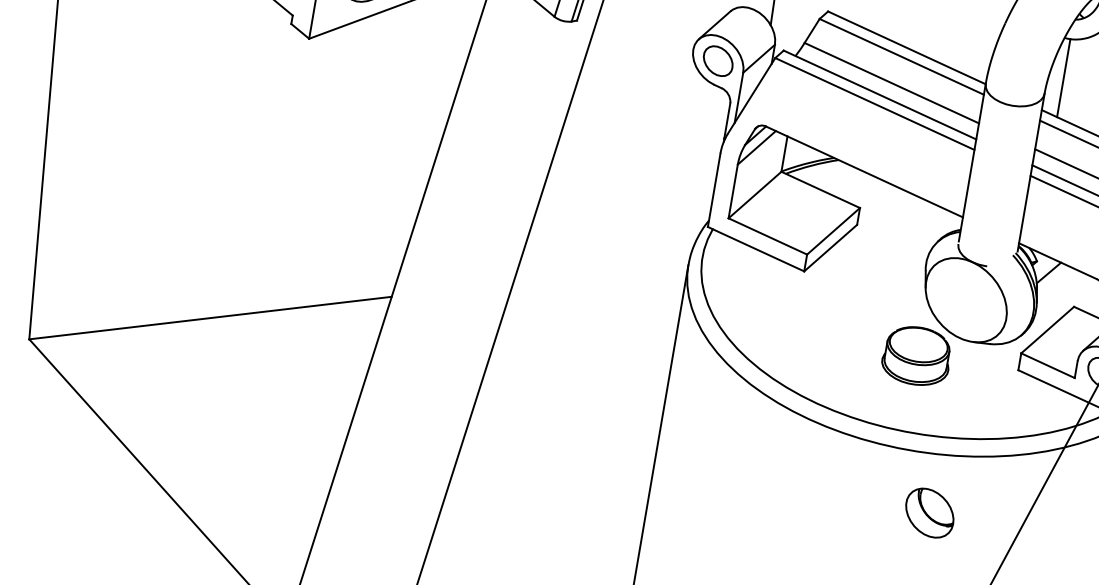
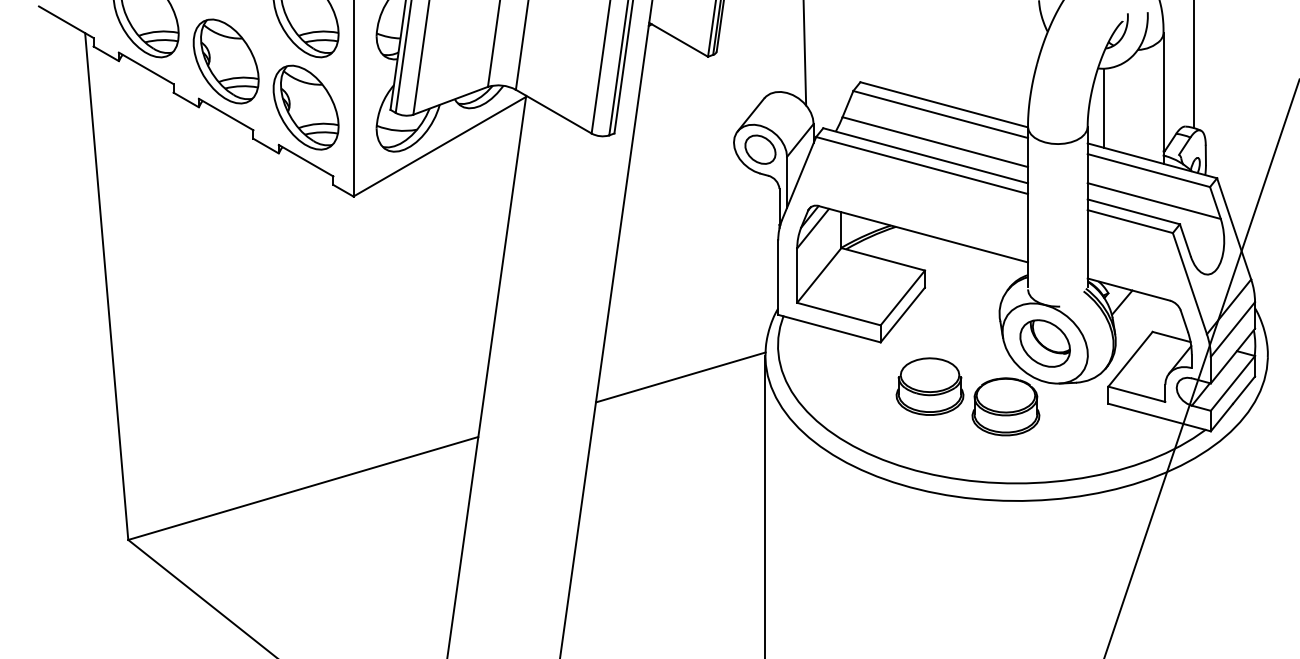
line: (601, 272) -> (680, 377), added
part: (844, 323) -> (929, 386), added
part: (929, 512) -> (1044, 343), moved

